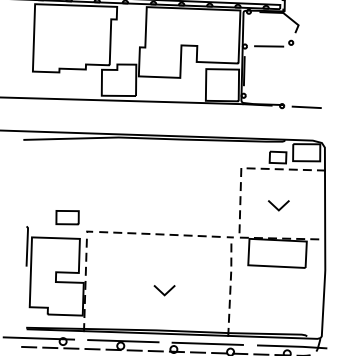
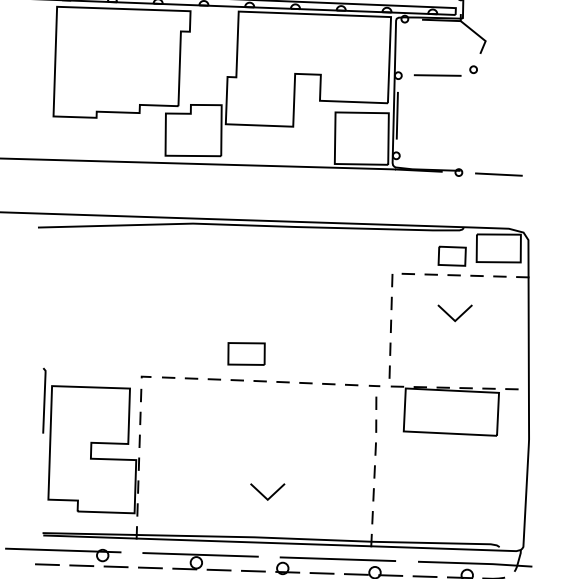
line: (276, 206) -> (451, 314), moved
part: (67, 217) -> (246, 353), moved
line: (163, 292) -> (265, 495), moved

